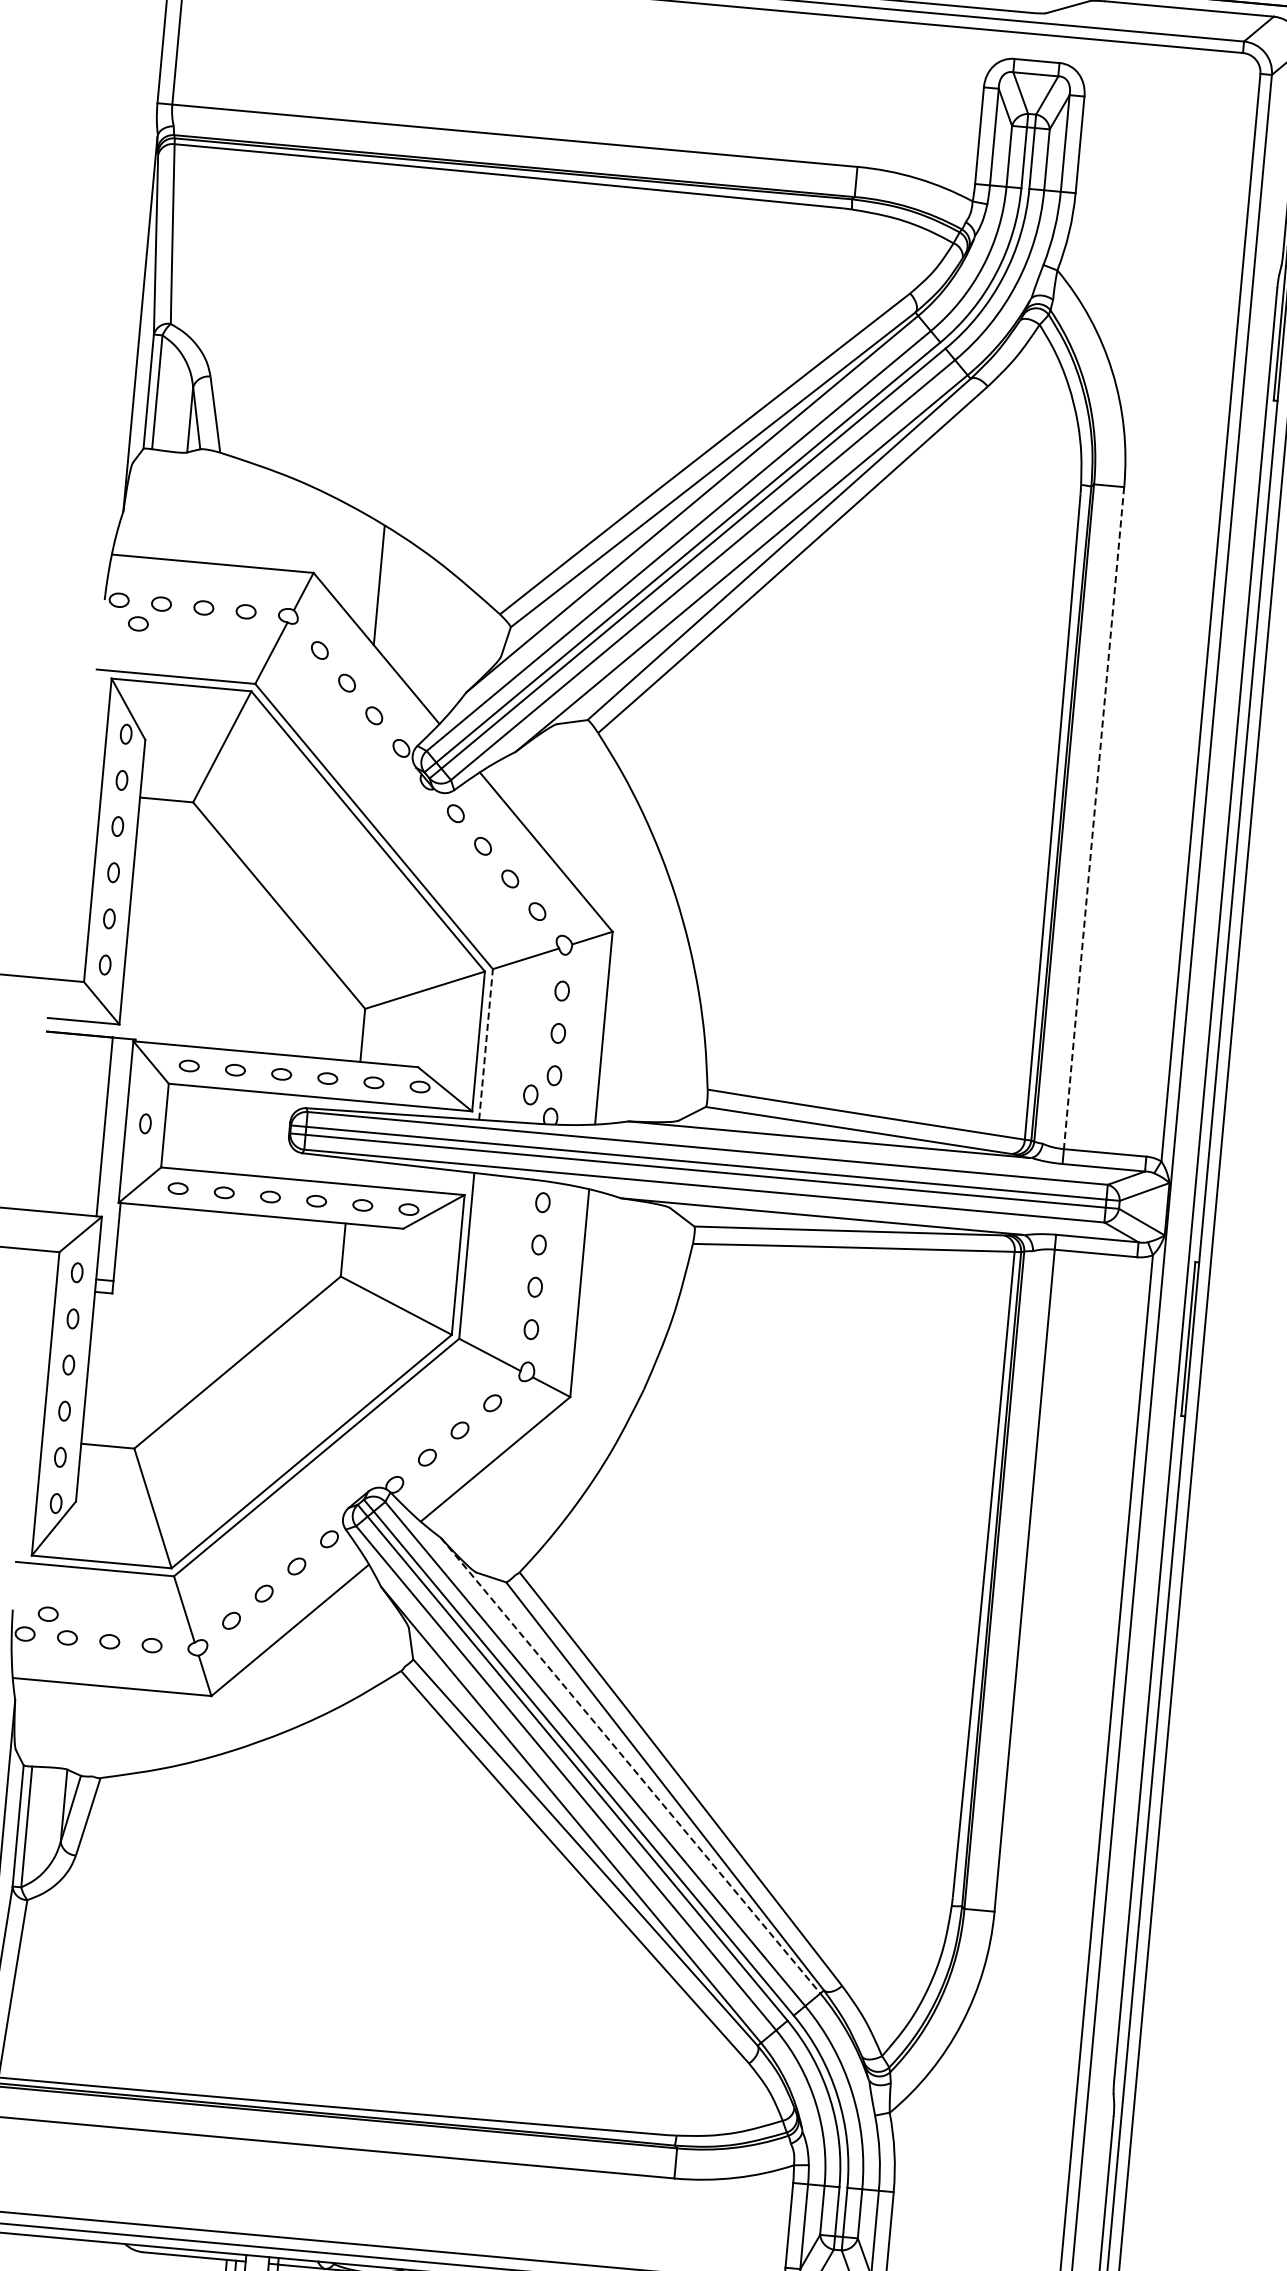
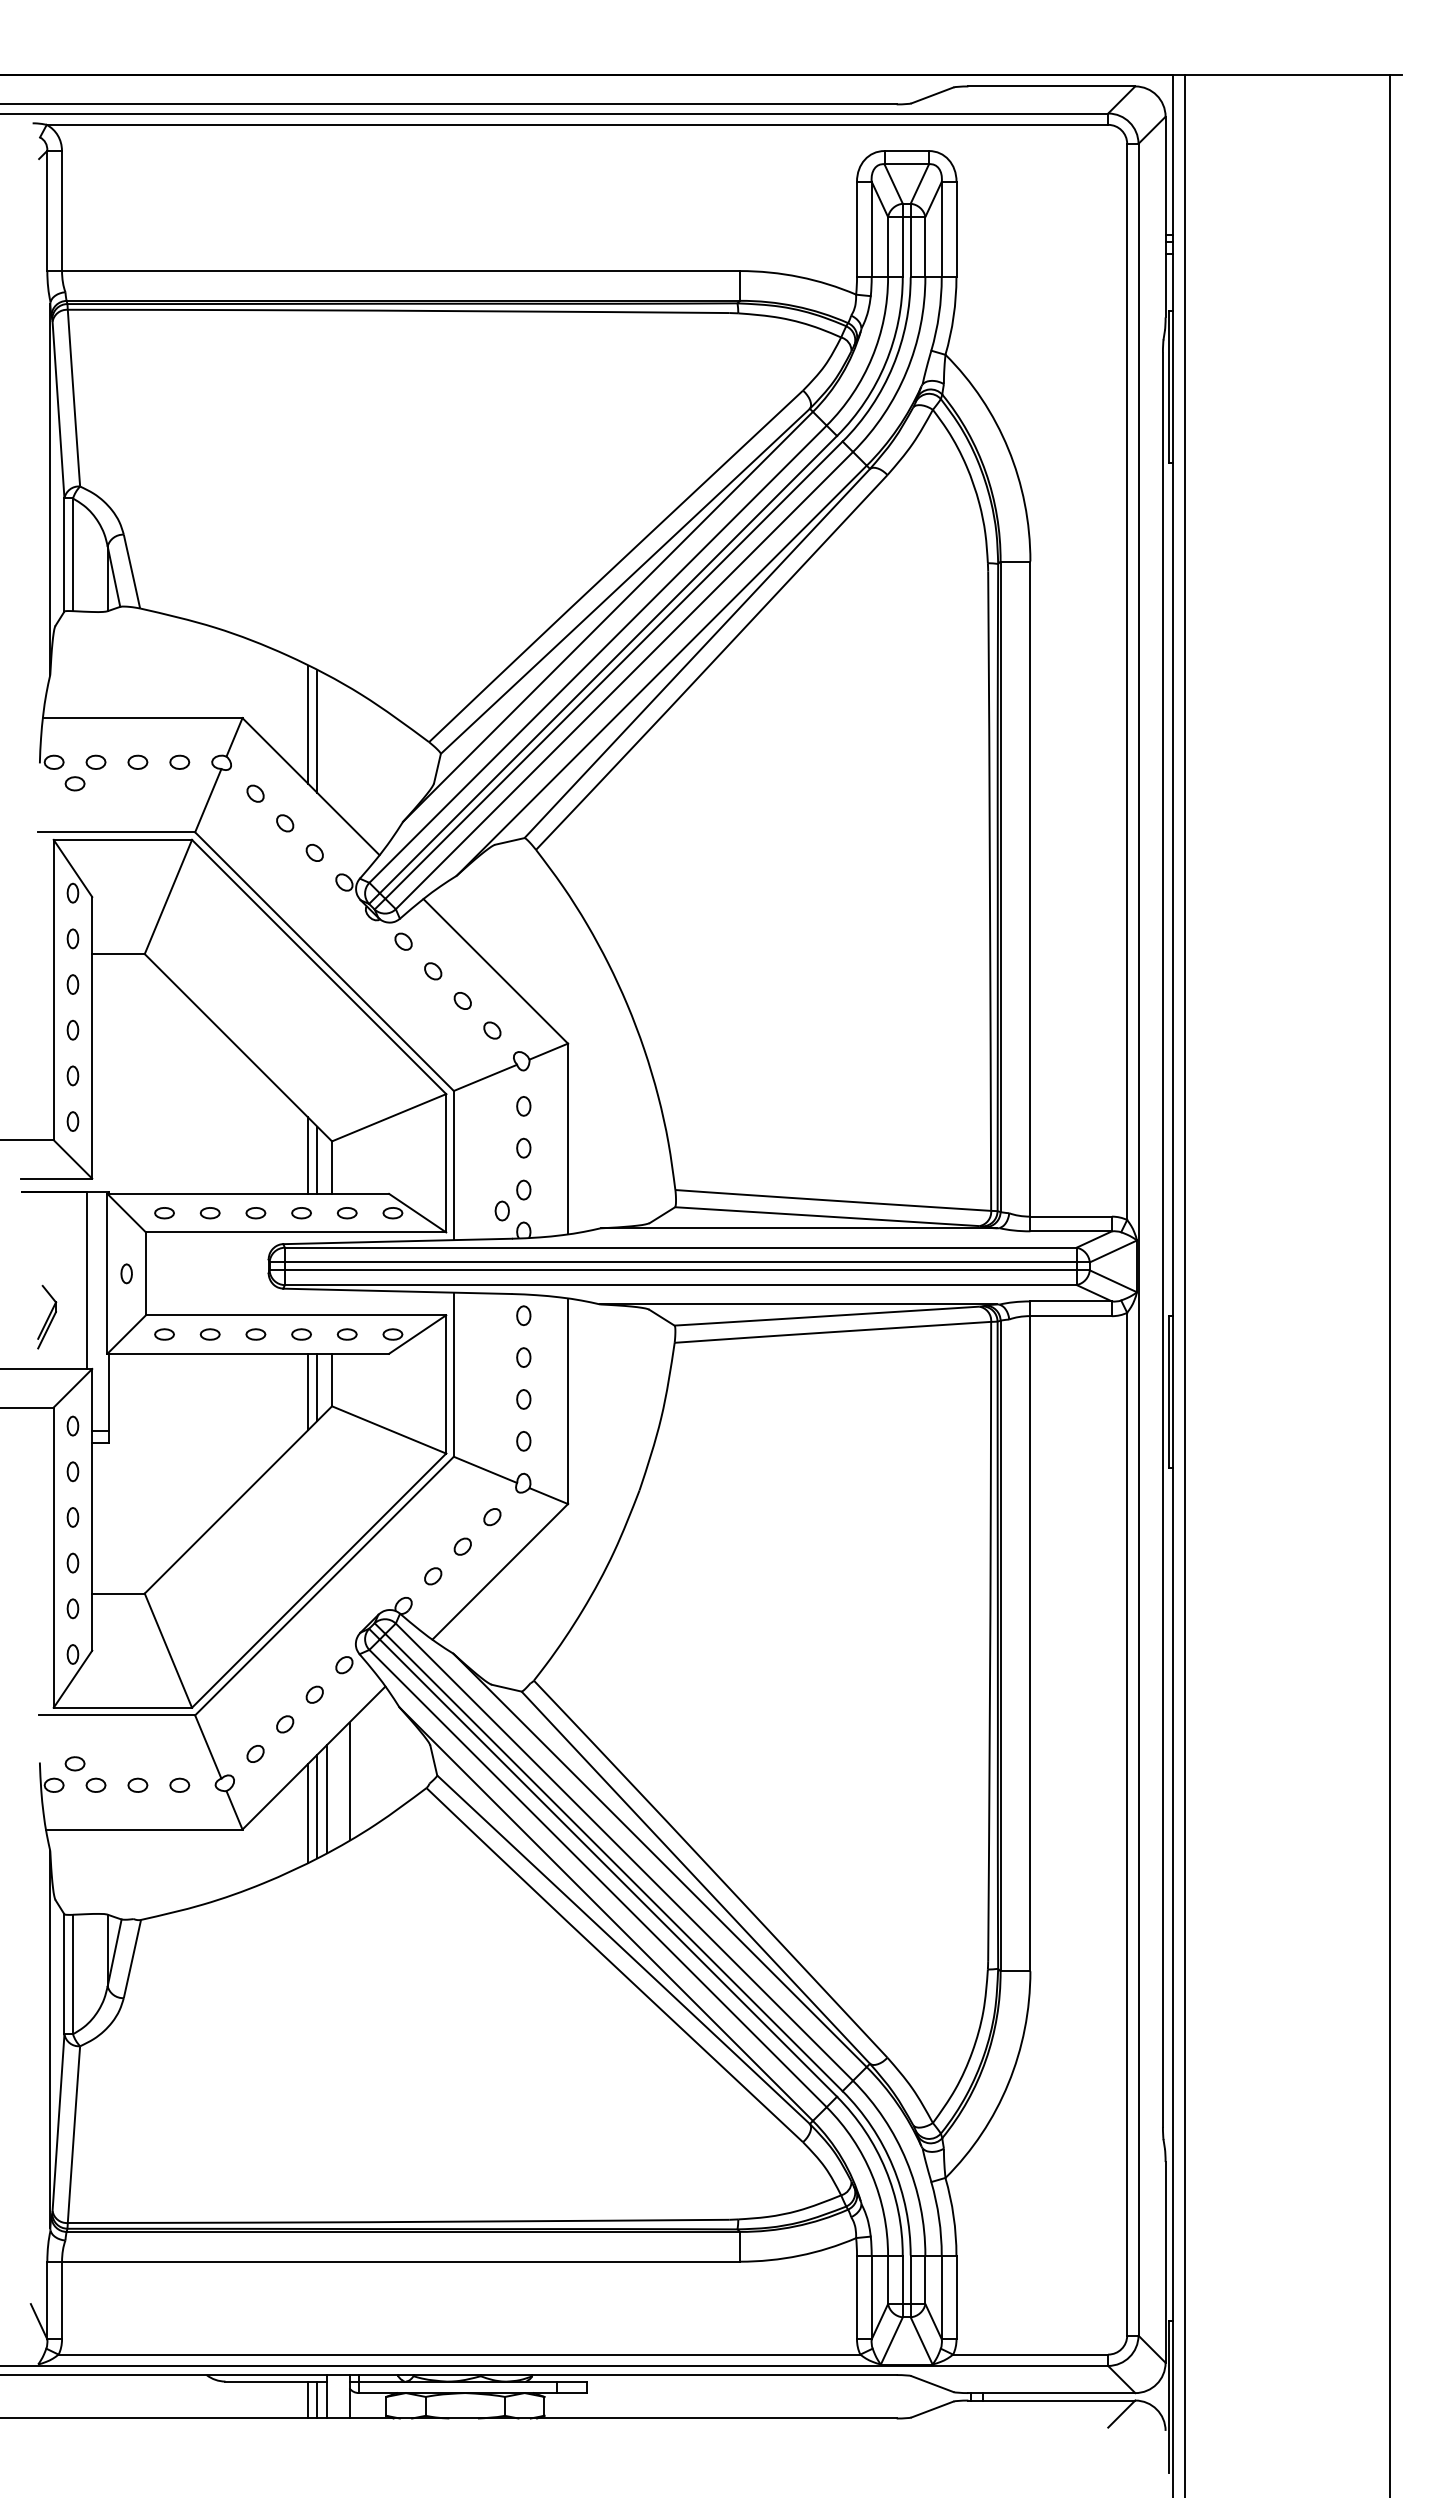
line: (388, 593) -> (317, 731), added
line: (1094, 818) -> (1030, 889), dashed -> solid
line: (340, 1020) -> (308, 1155), added
line: (348, 1025) -> (317, 1159), added
line: (485, 1044) -> (453, 1165), dashed -> solid
part: (61, 1159) -> (47, 1316), added
line: (327, 1256) -> (317, 1387), added
line: (318, 1259) -> (308, 1391), added
line: (324, 1656) -> (349, 1780), added
line: (299, 1673) -> (326, 1799), added
line: (289, 1679) -> (317, 1806), added
line: (279, 1685) -> (308, 1813), added
line: (630, 1765) -> (660, 1860), dashed -> solid

